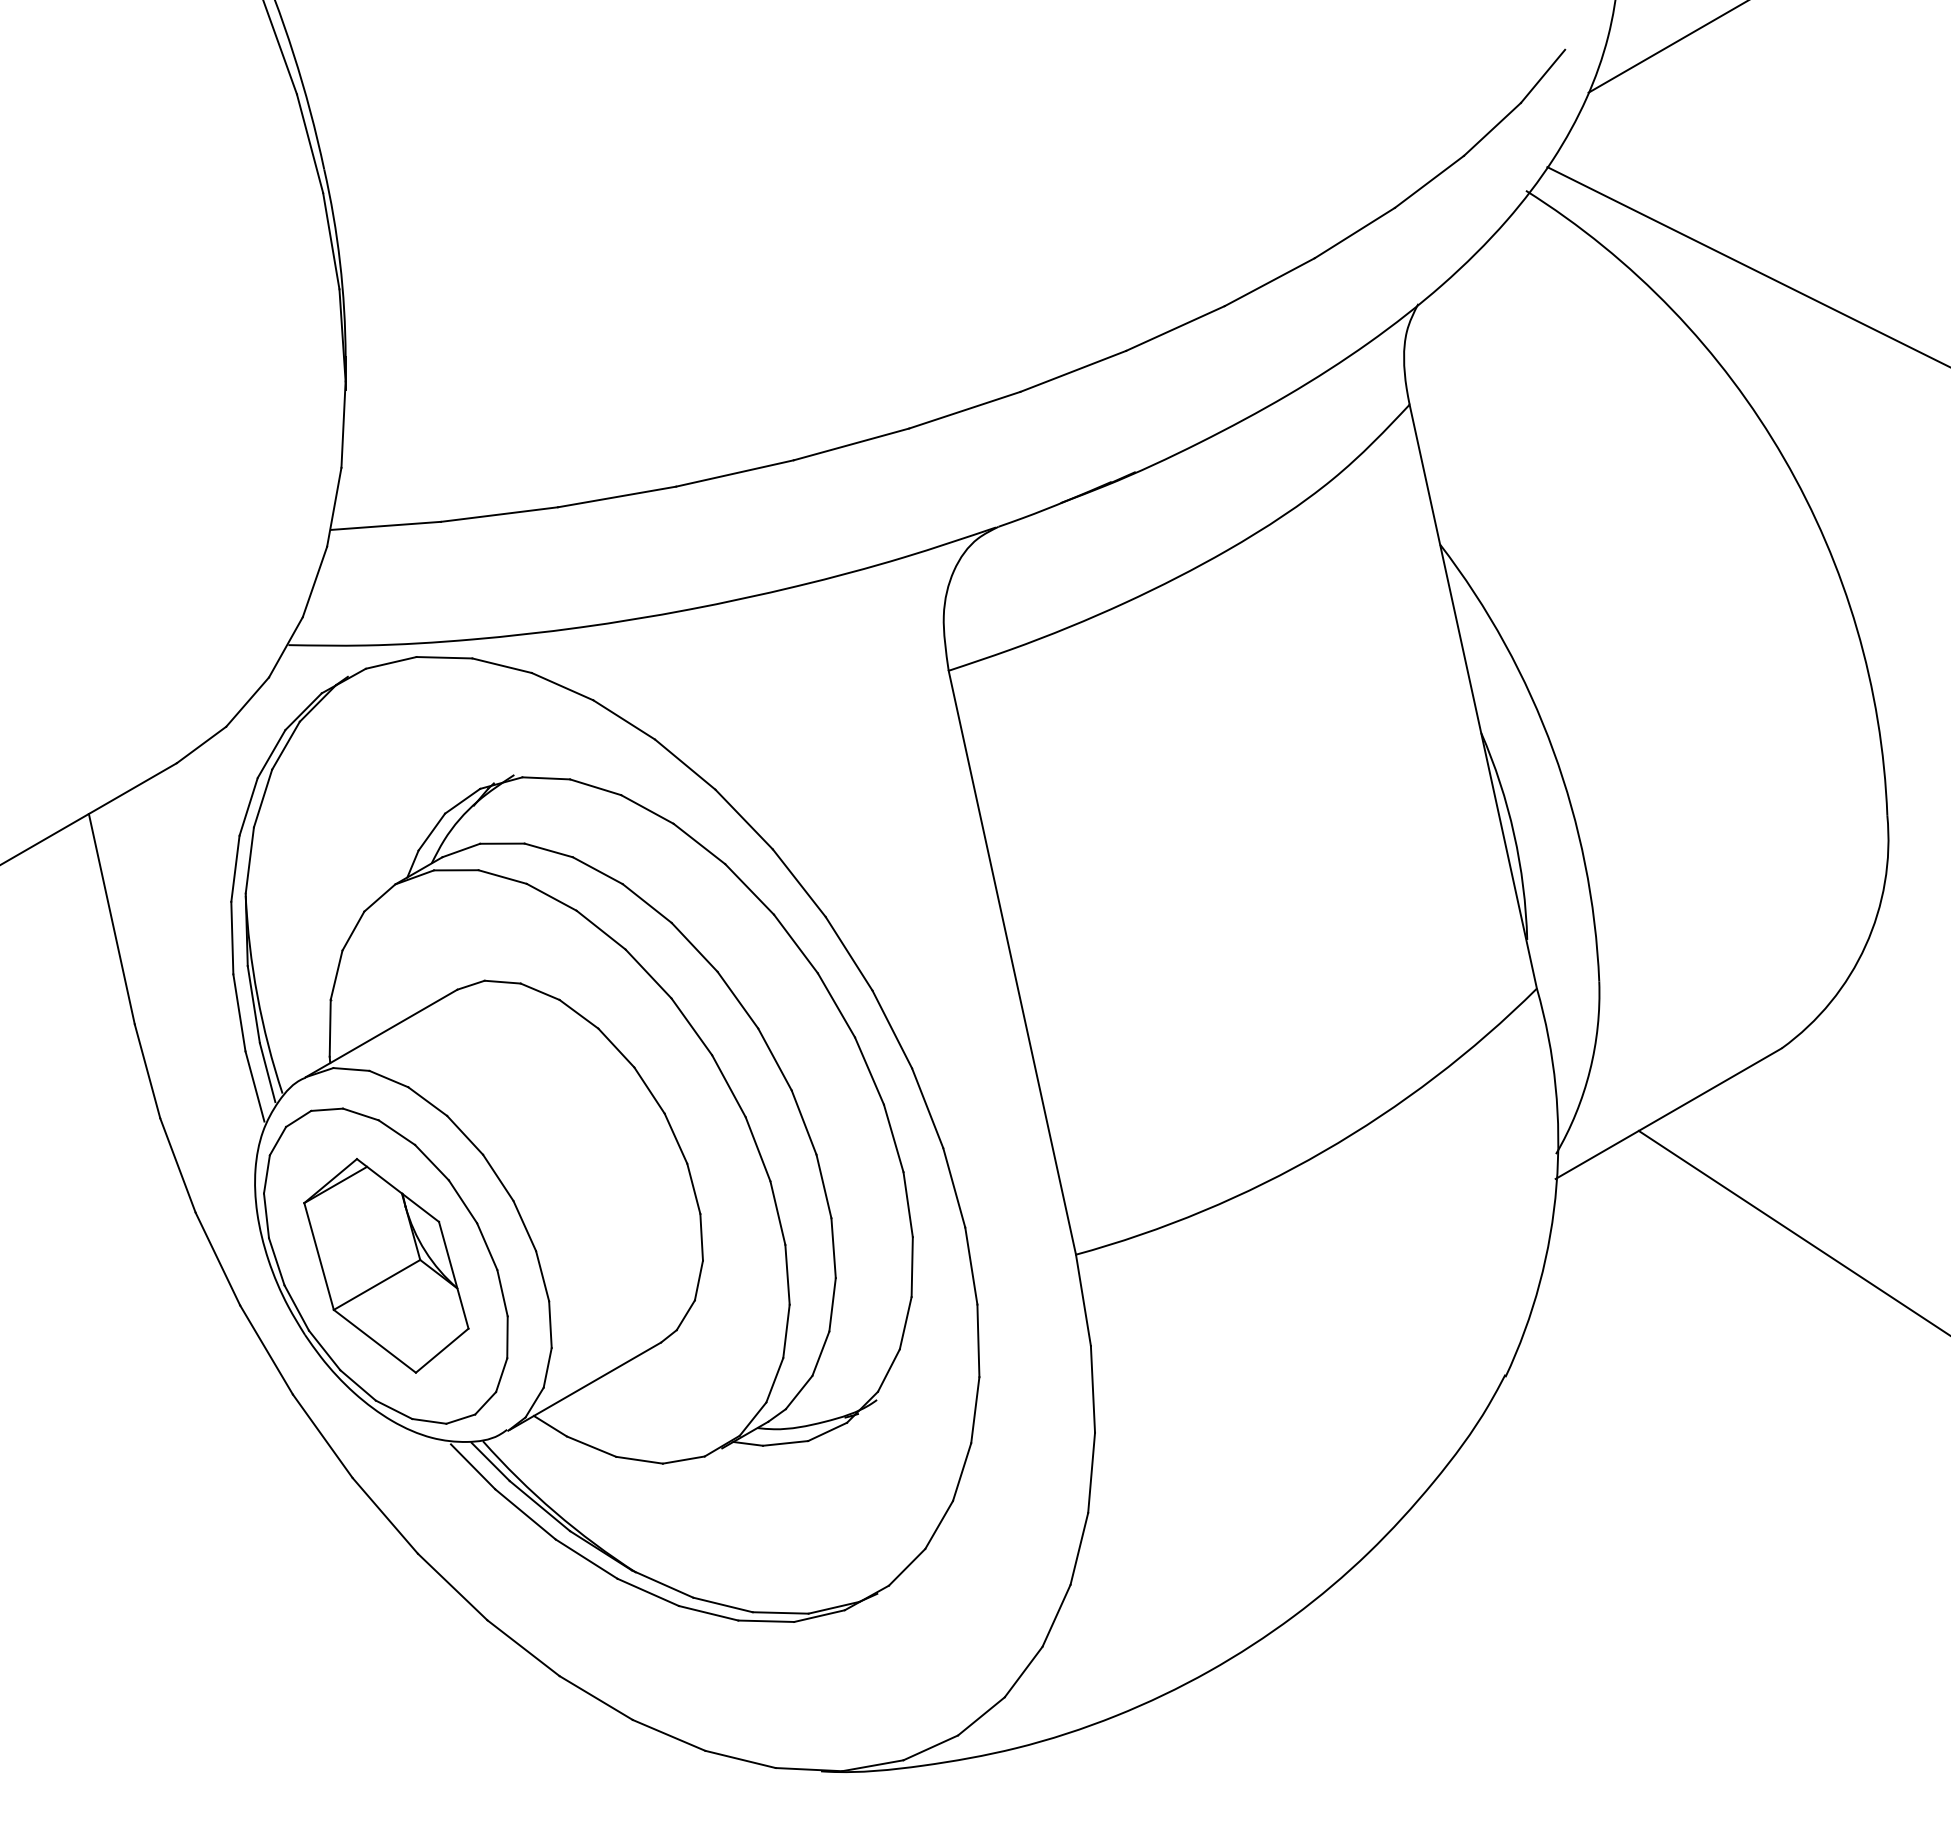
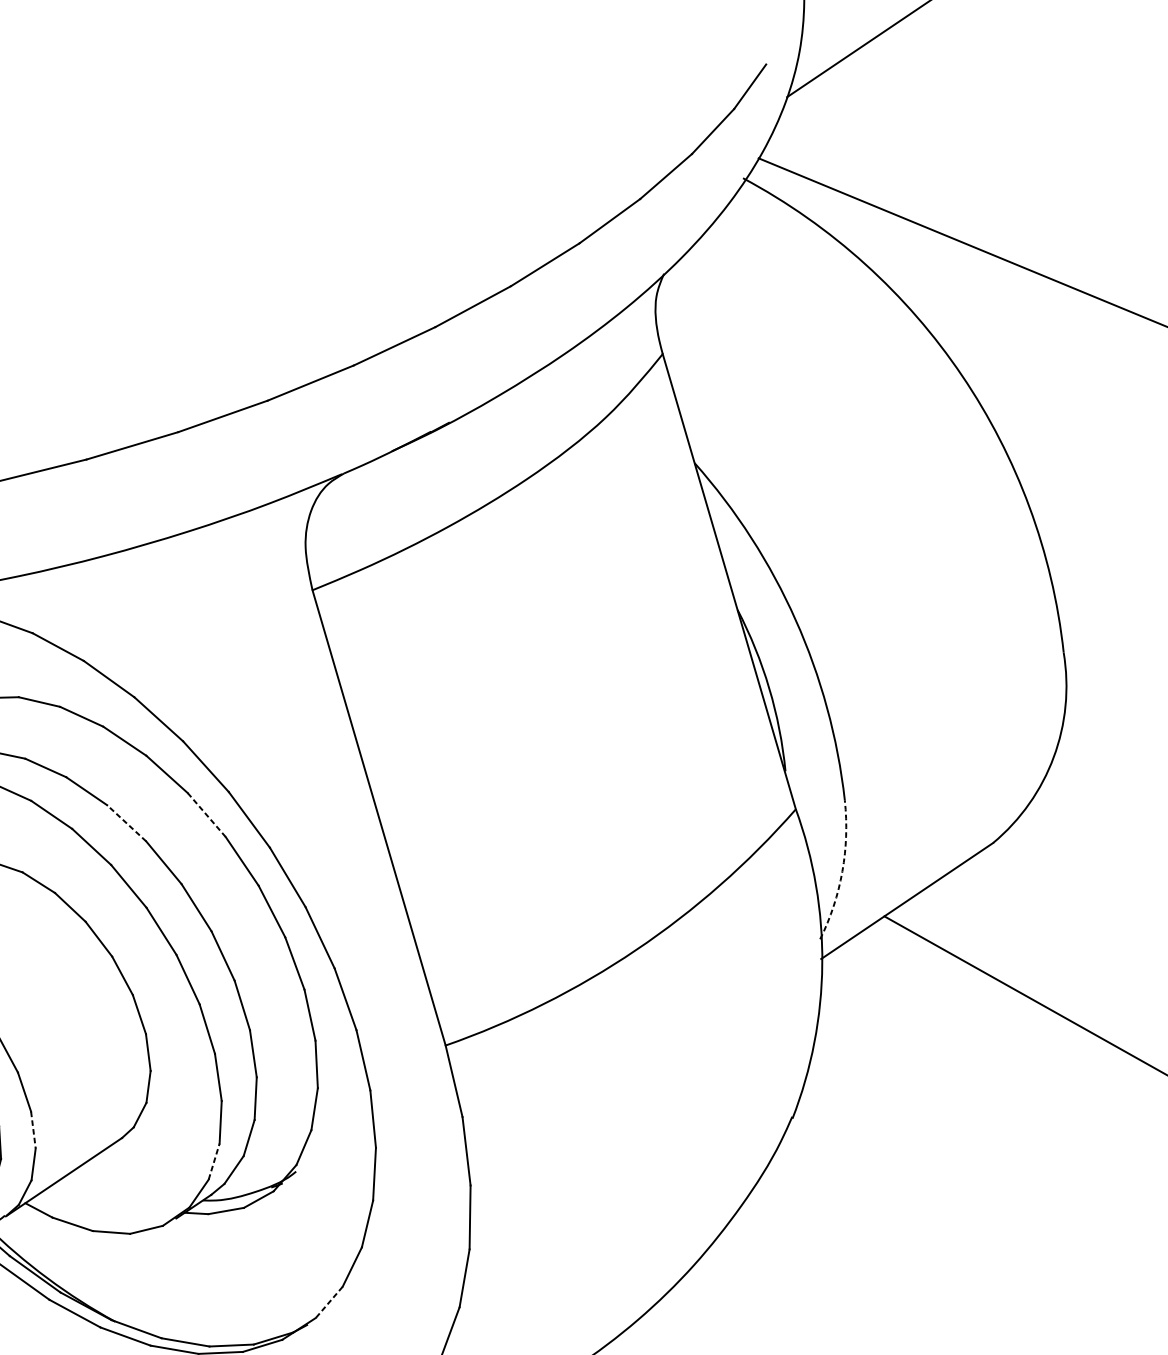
line: (795, 943) -> (206, 814), solid -> dashed
line: (694, 947) -> (126, 823), solid -> dashed
arc: (1589, 1070) -> (842, 871), solid -> dashed
line: (550, 1325) -> (33, 1130), solid -> dashed
line: (774, 1380) -> (213, 1161), solid -> dashed
line: (907, 1567) -> (329, 1302), solid -> dashed

